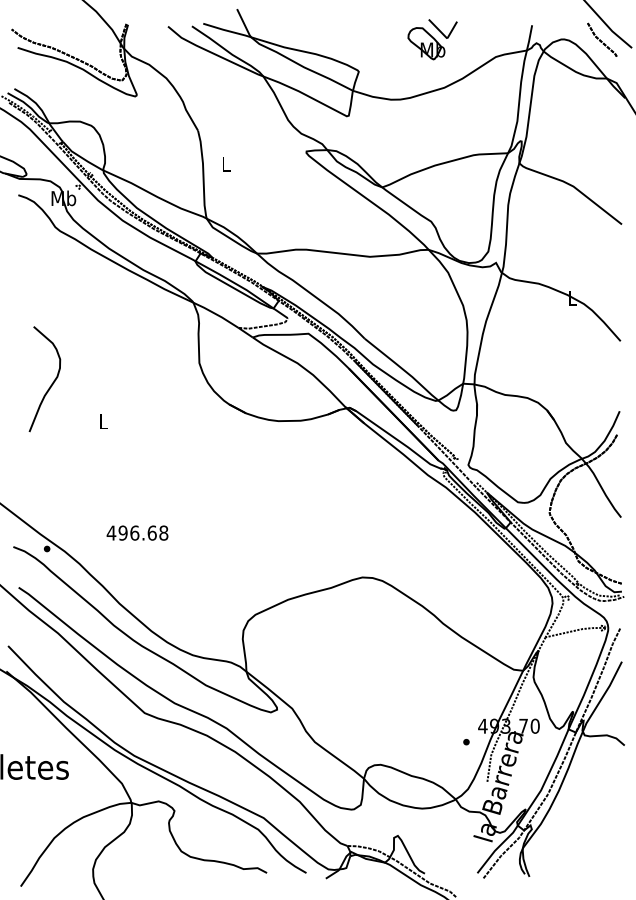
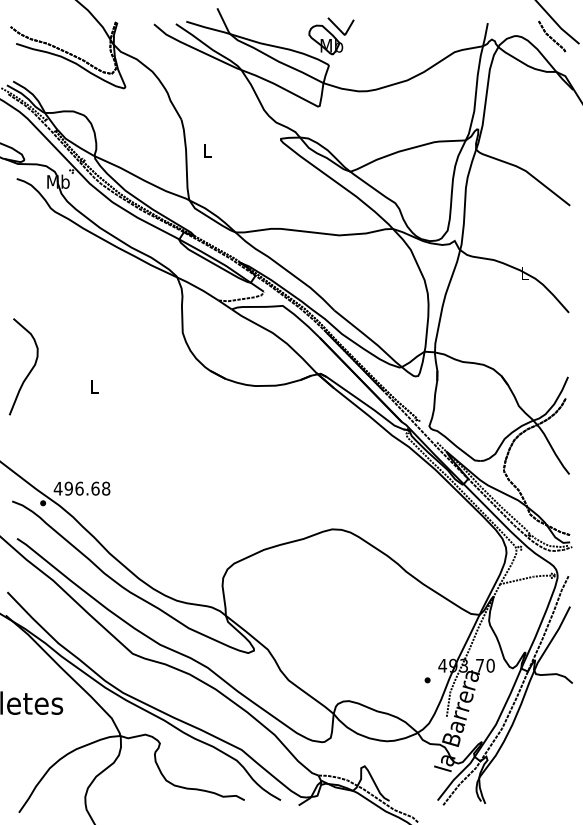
part: (432, 39) -> (331, 36), moved
curve: (51, 383) -> (29, 370), moved
text: (137, 532) -> (82, 488), moved

